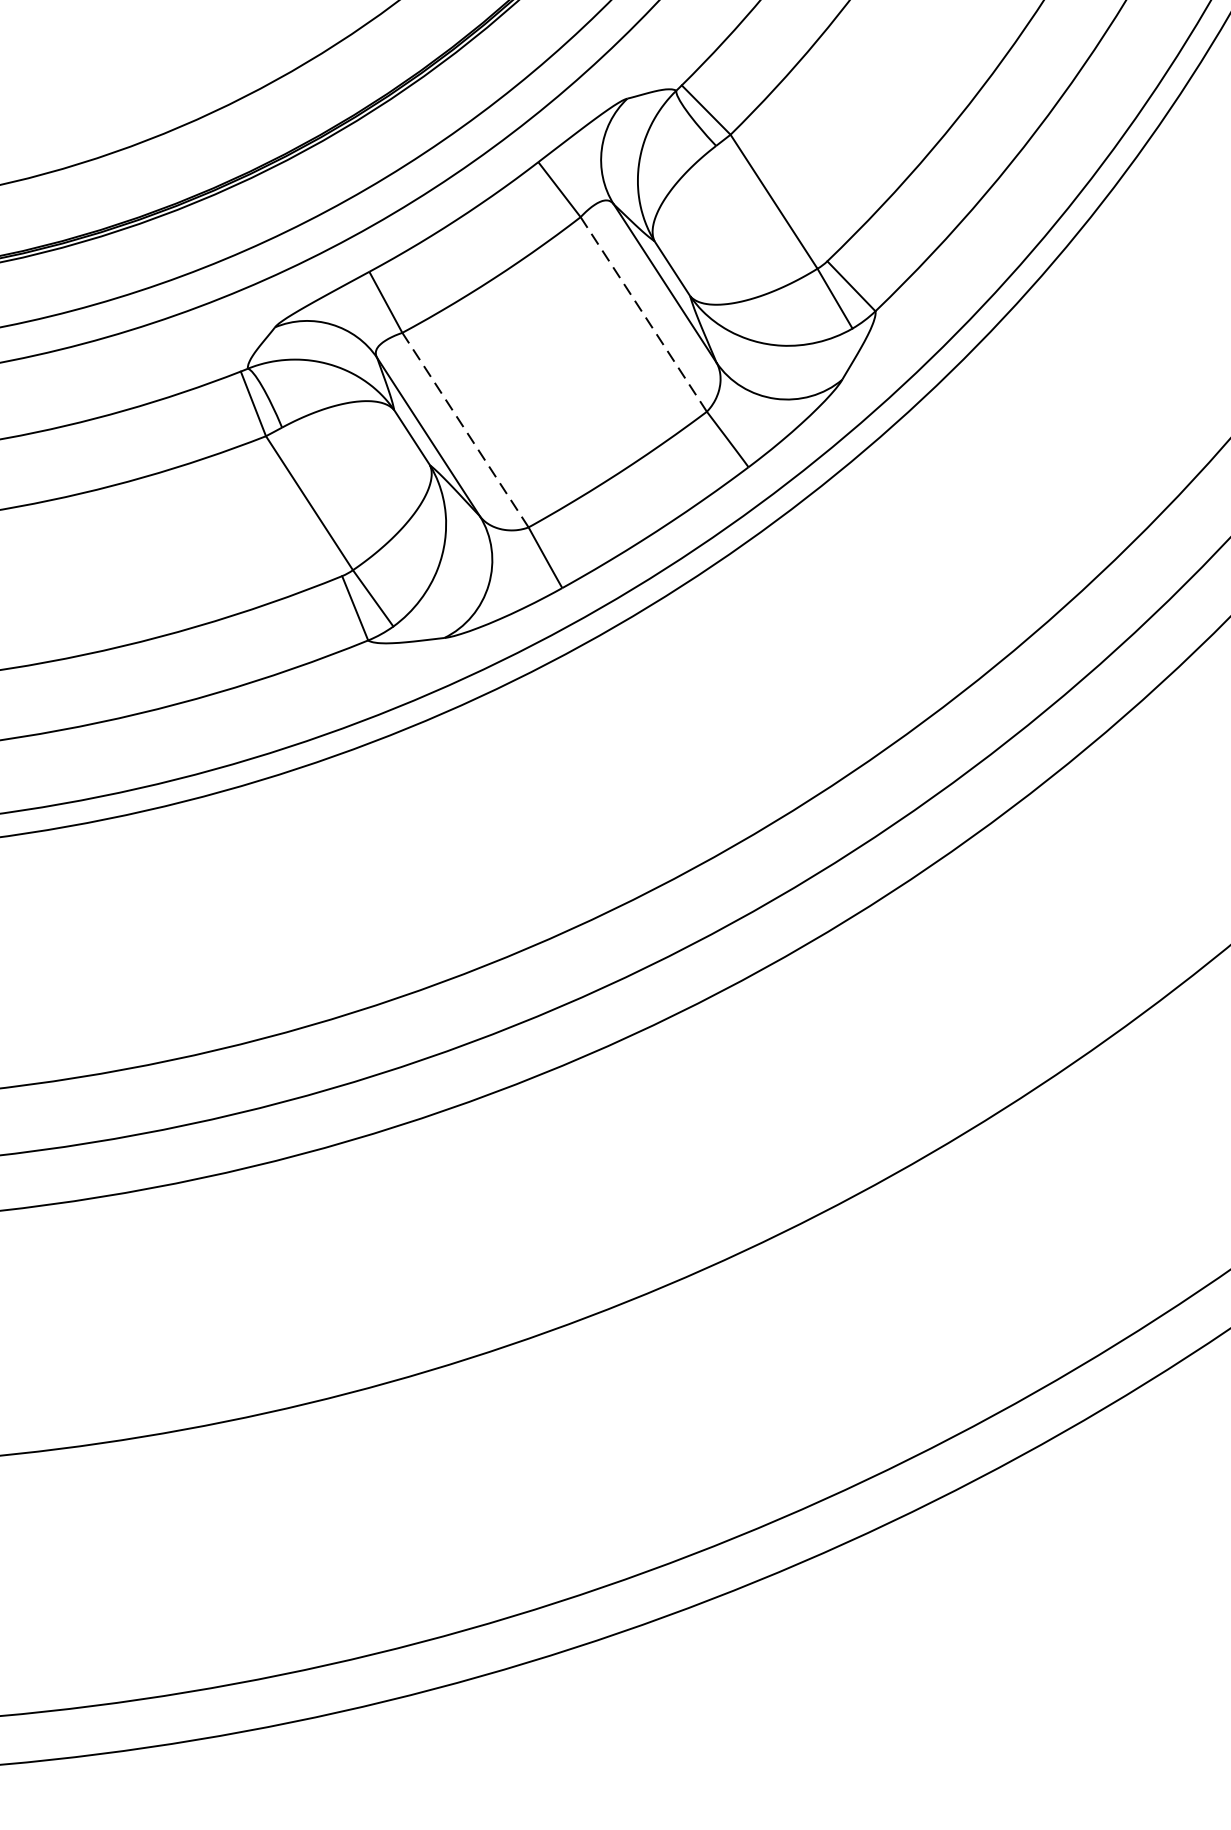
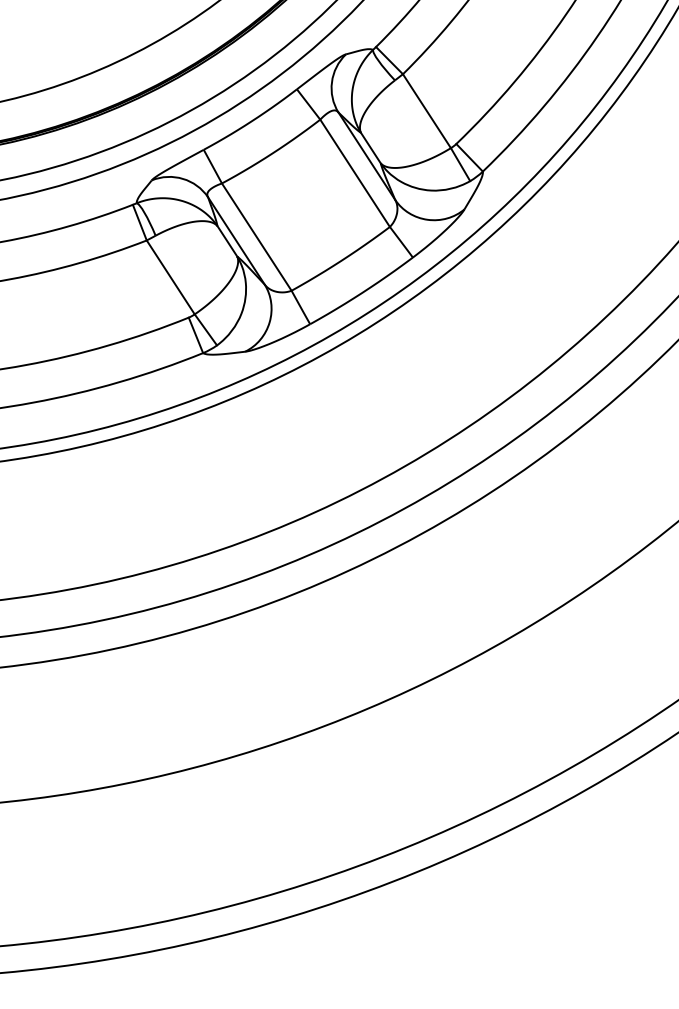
line: (644, 314) -> (355, 173), dashed -> solid
line: (464, 430) -> (256, 237), dashed -> solid

